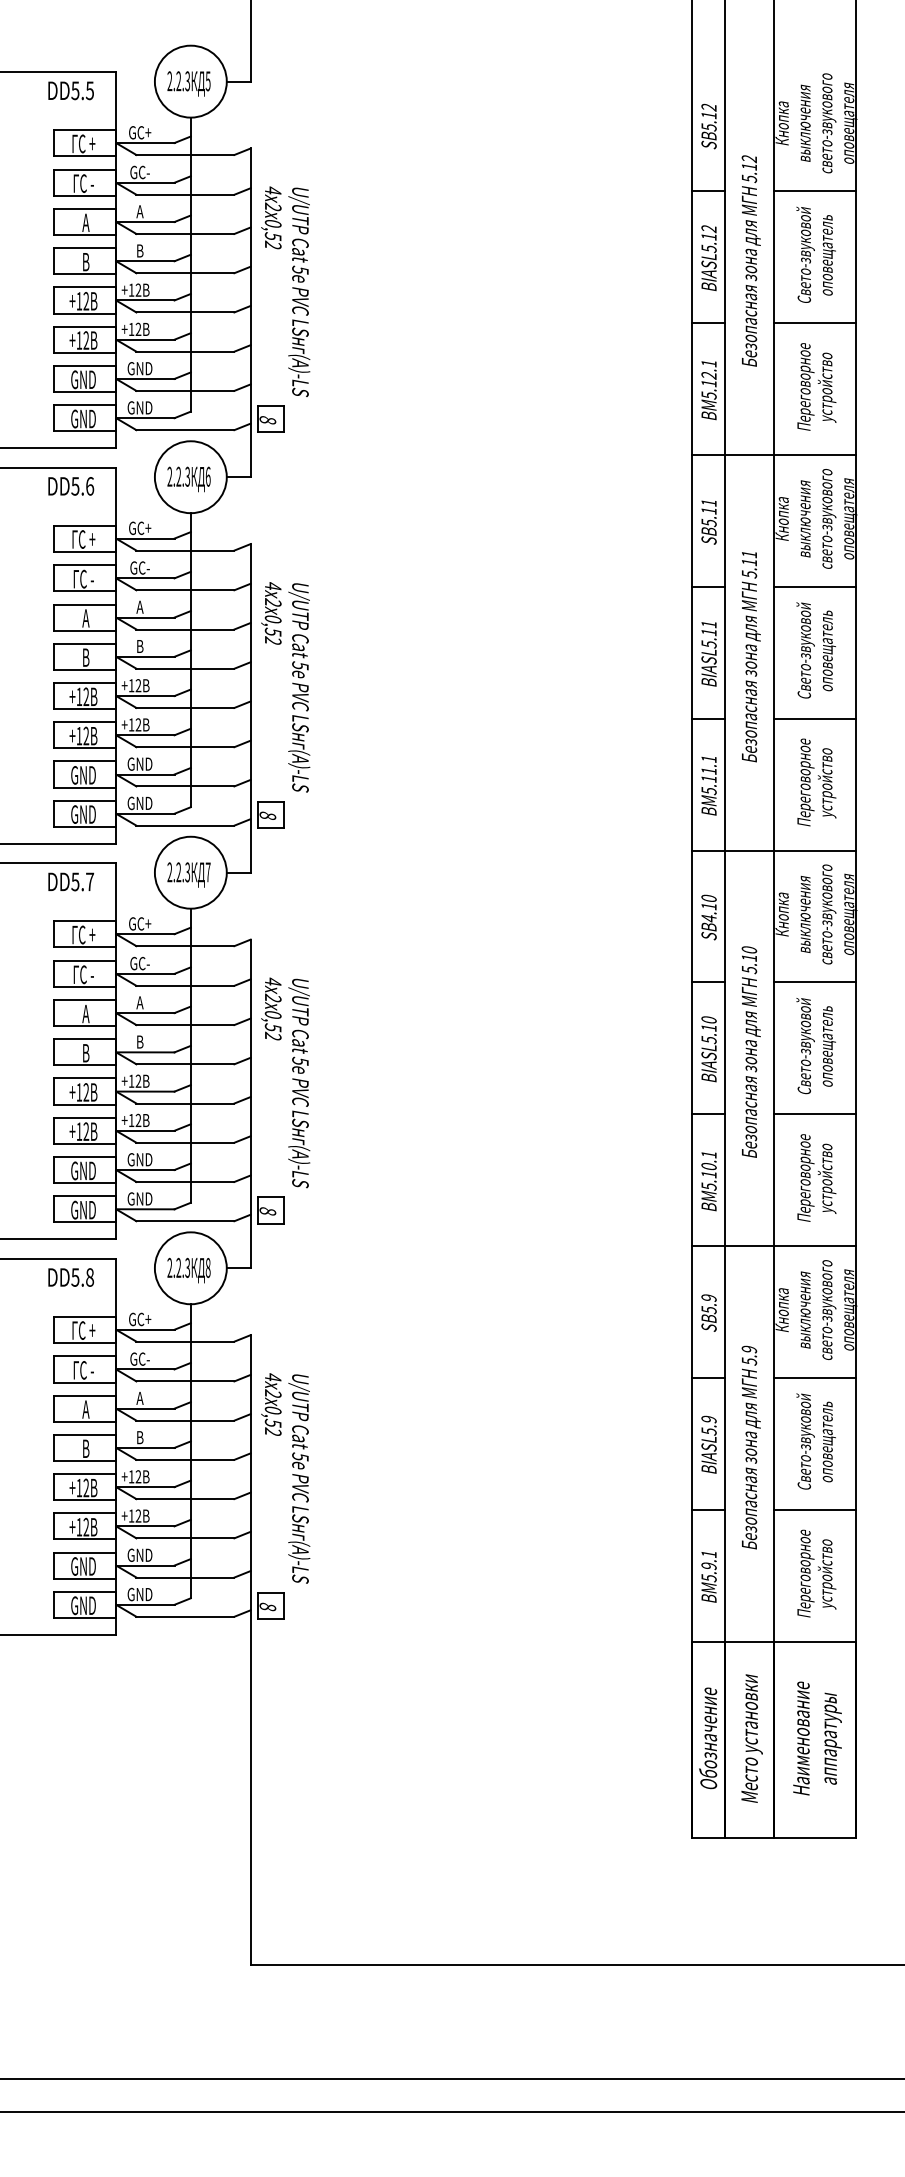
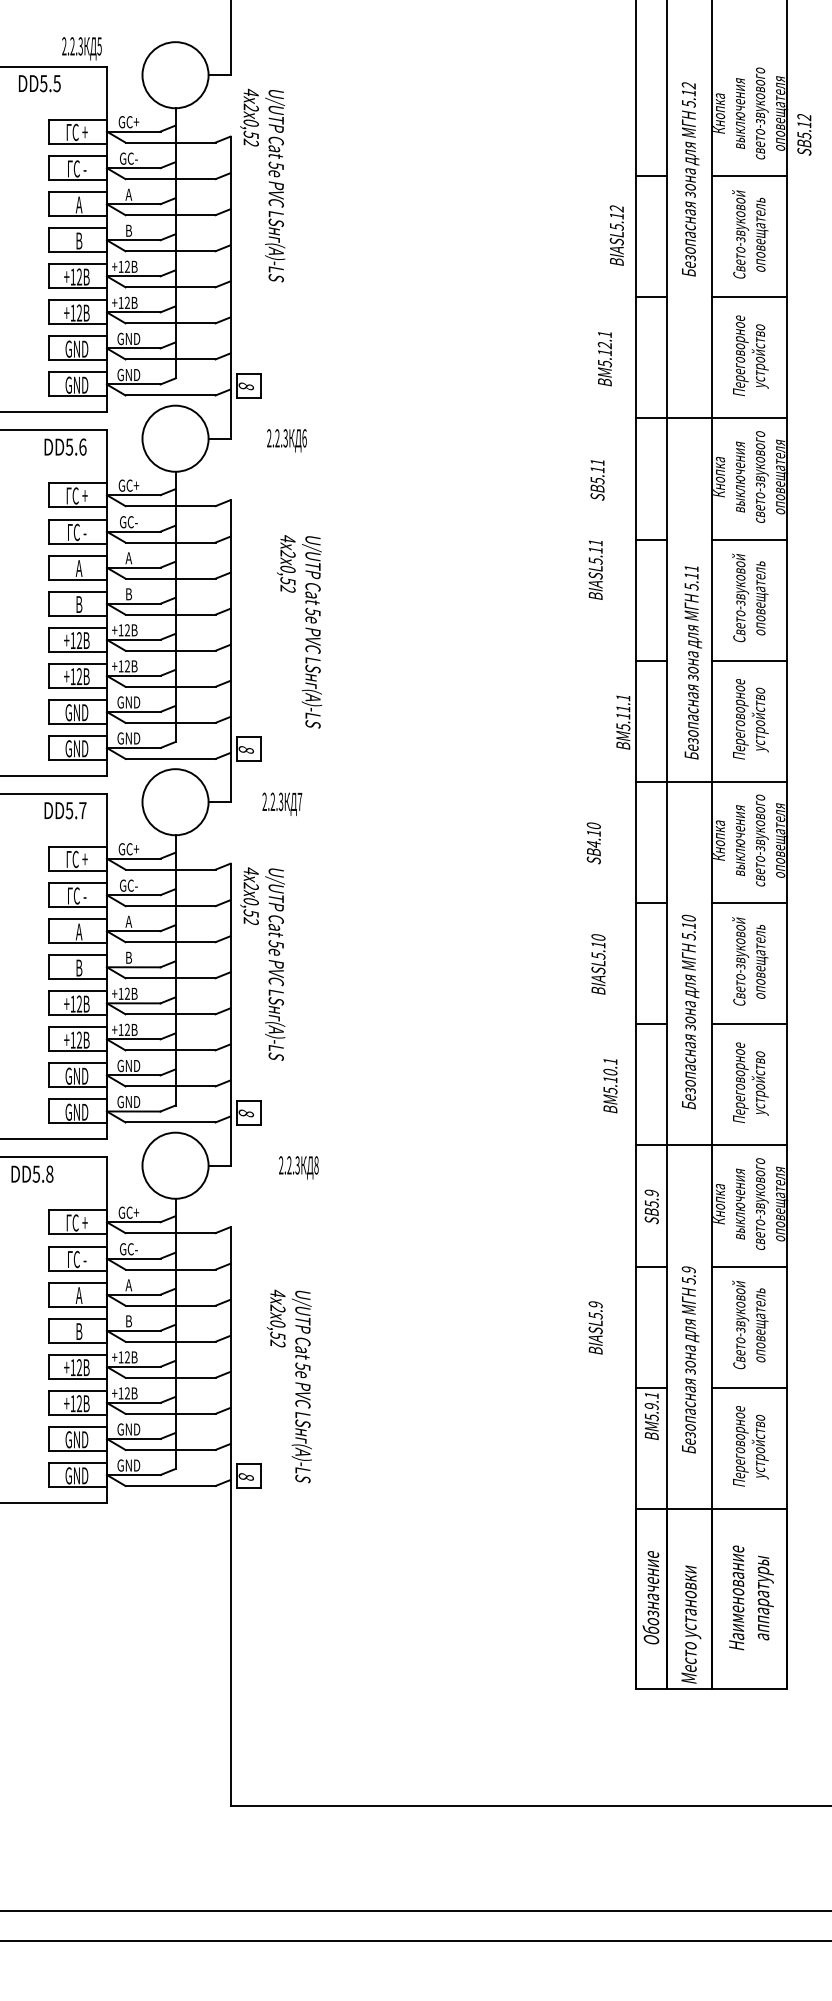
text: (188, 83) -> (81, 48), moved
text: (70, 90) -> (39, 83), moved
text: (708, 126) -> (803, 134), moved
text: (708, 258) -> (616, 235), moved
text: (750, 260) -> (689, 178), moved
text: (285, 291) -> (262, 185), moved
text: (708, 390) -> (604, 359), moved
text: (188, 479) -> (286, 440), moved
text: (708, 522) -> (597, 480), moved
text: (708, 654) -> (595, 570), moved
text: (751, 657) -> (693, 663), moved
text: (285, 687) -> (299, 631), moved
text: (708, 786) -> (622, 722), moved
text: (188, 874) -> (281, 803), moved
text: (708, 917) -> (593, 843), moved
text: (708, 1049) -> (597, 964), moved
text: (750, 1051) -> (689, 1011), moved
text: (285, 1082) -> (262, 963), moved
text: (708, 1181) -> (609, 1085), moved
text: (188, 1270) -> (298, 1167), moved
text: (70, 1277) -> (31, 1174), moved
text: (708, 1444) -> (595, 1327), moved
text: (750, 1447) -> (689, 1359), moved
text: (285, 1478) -> (289, 1386), moved
text: (708, 1577) -> (651, 1416), moved
text: (751, 1738) -> (690, 1624), moved

